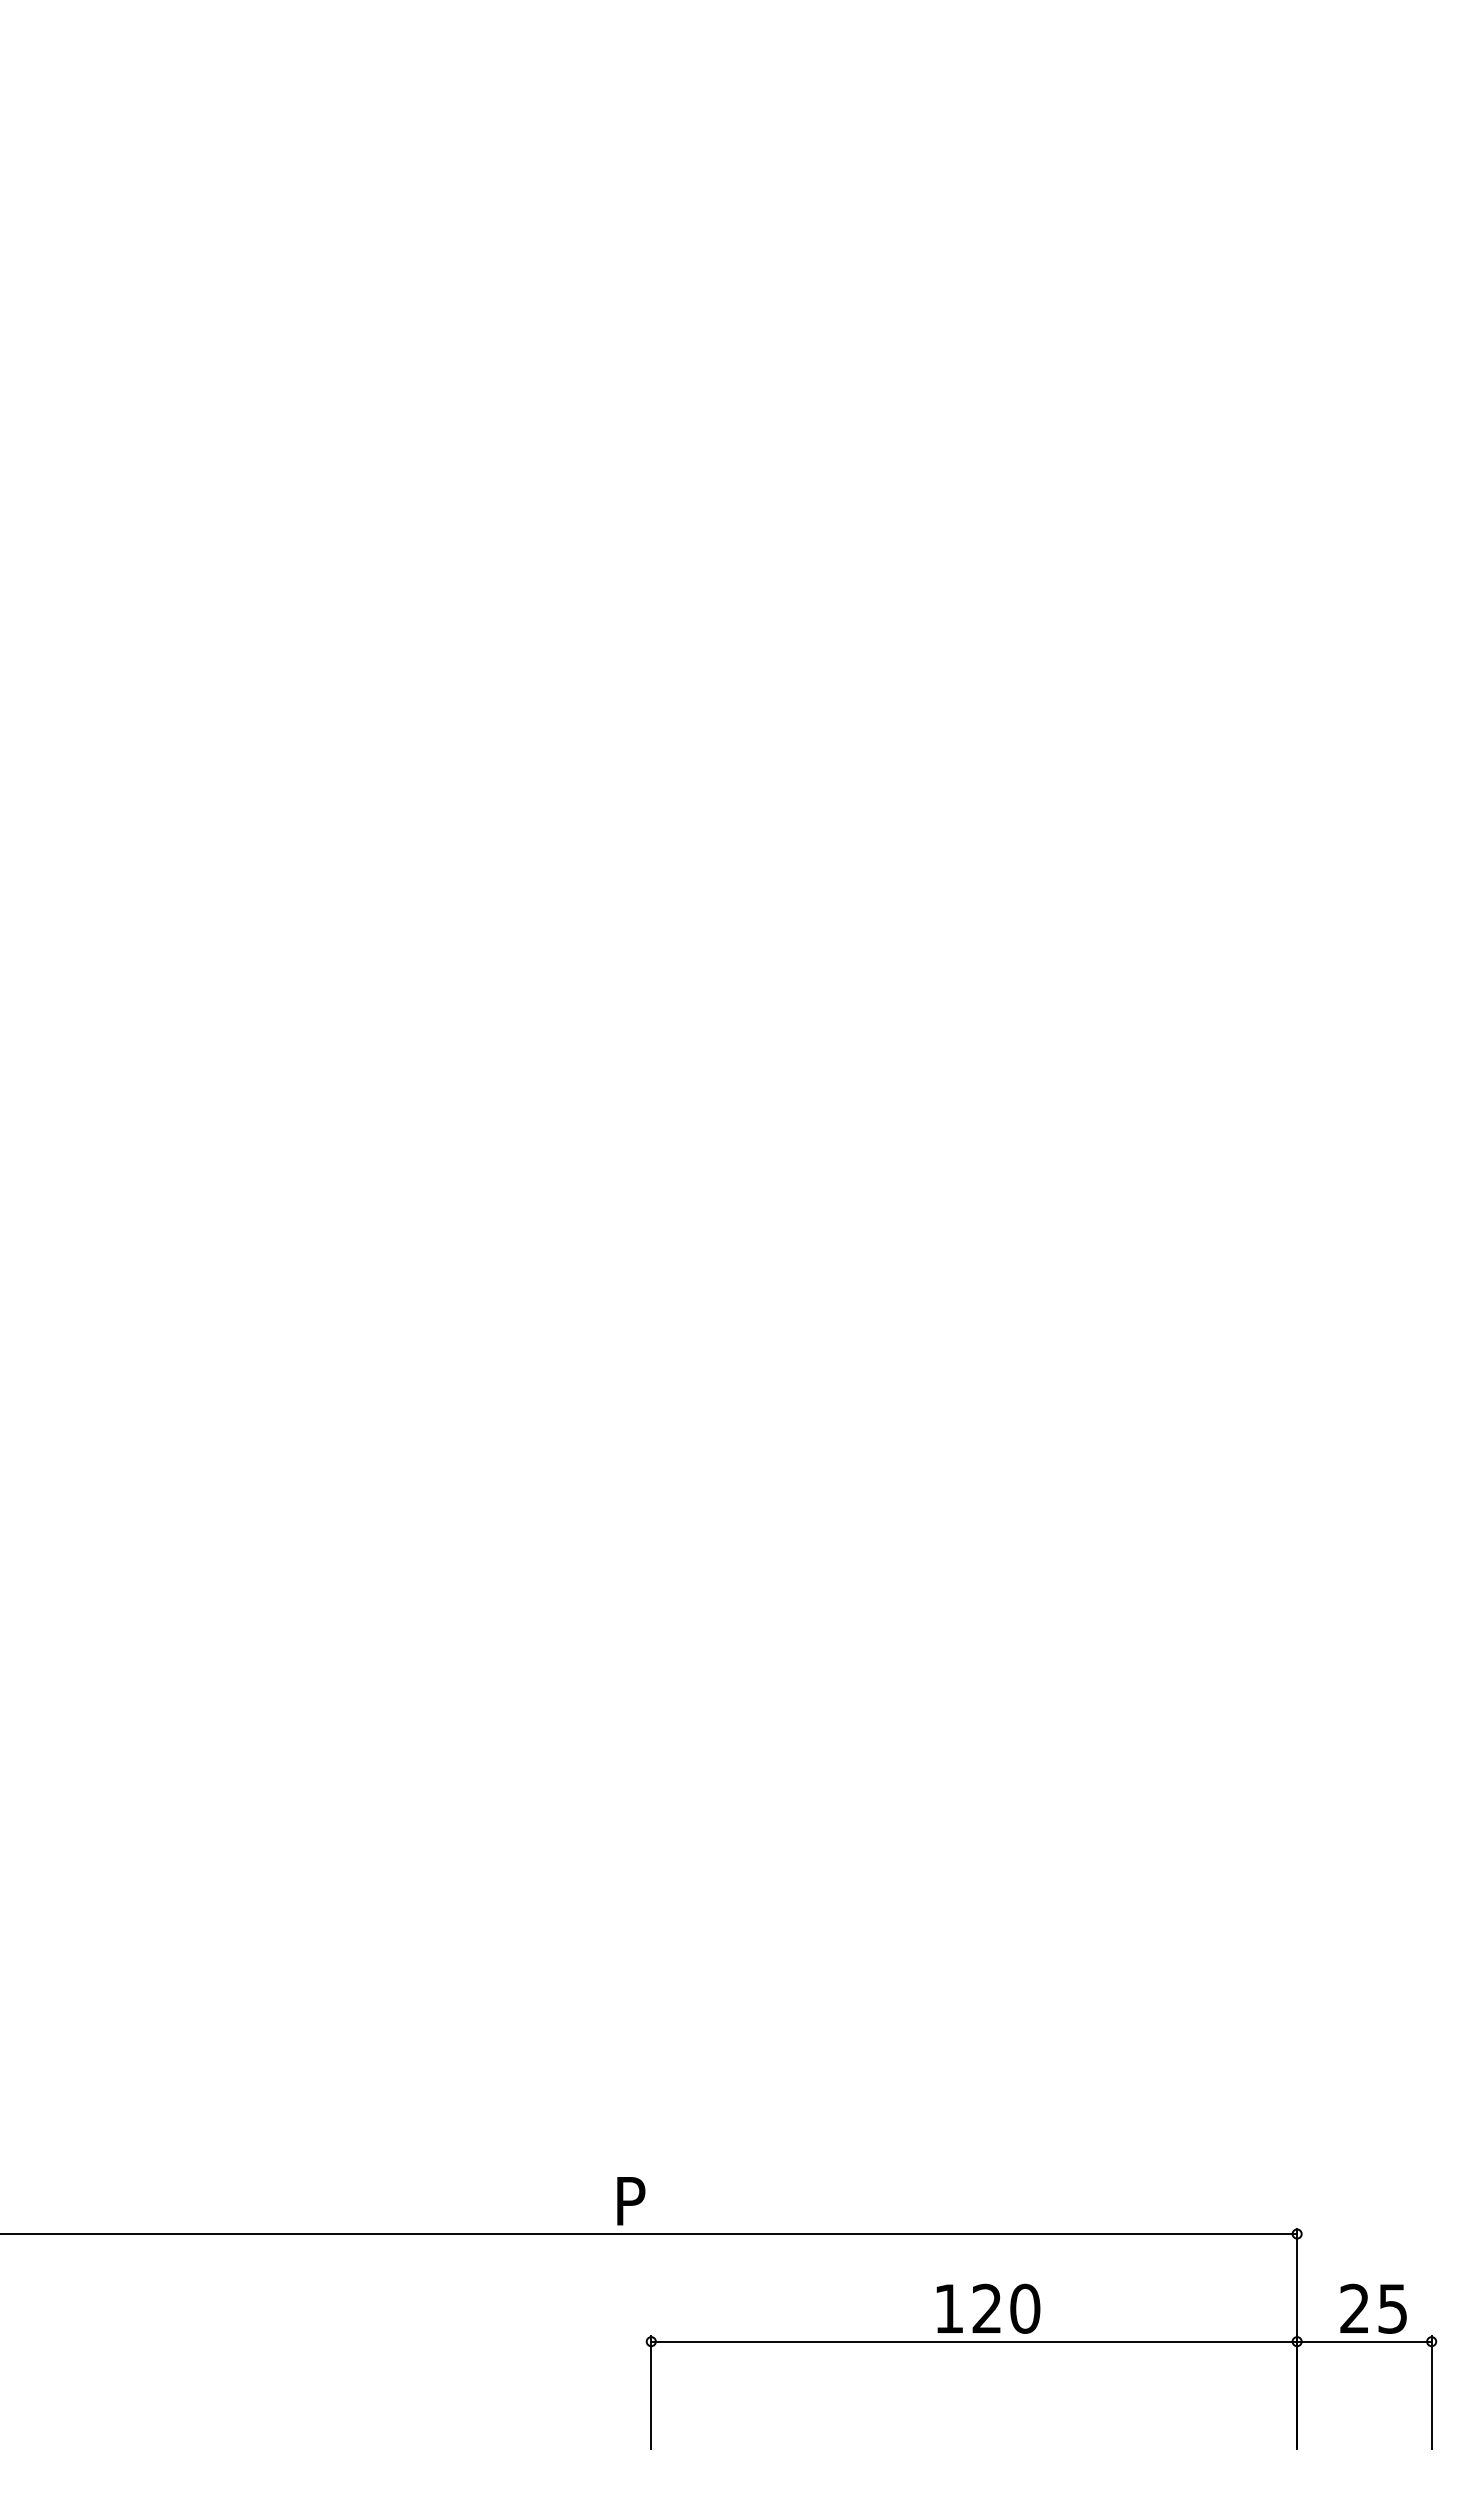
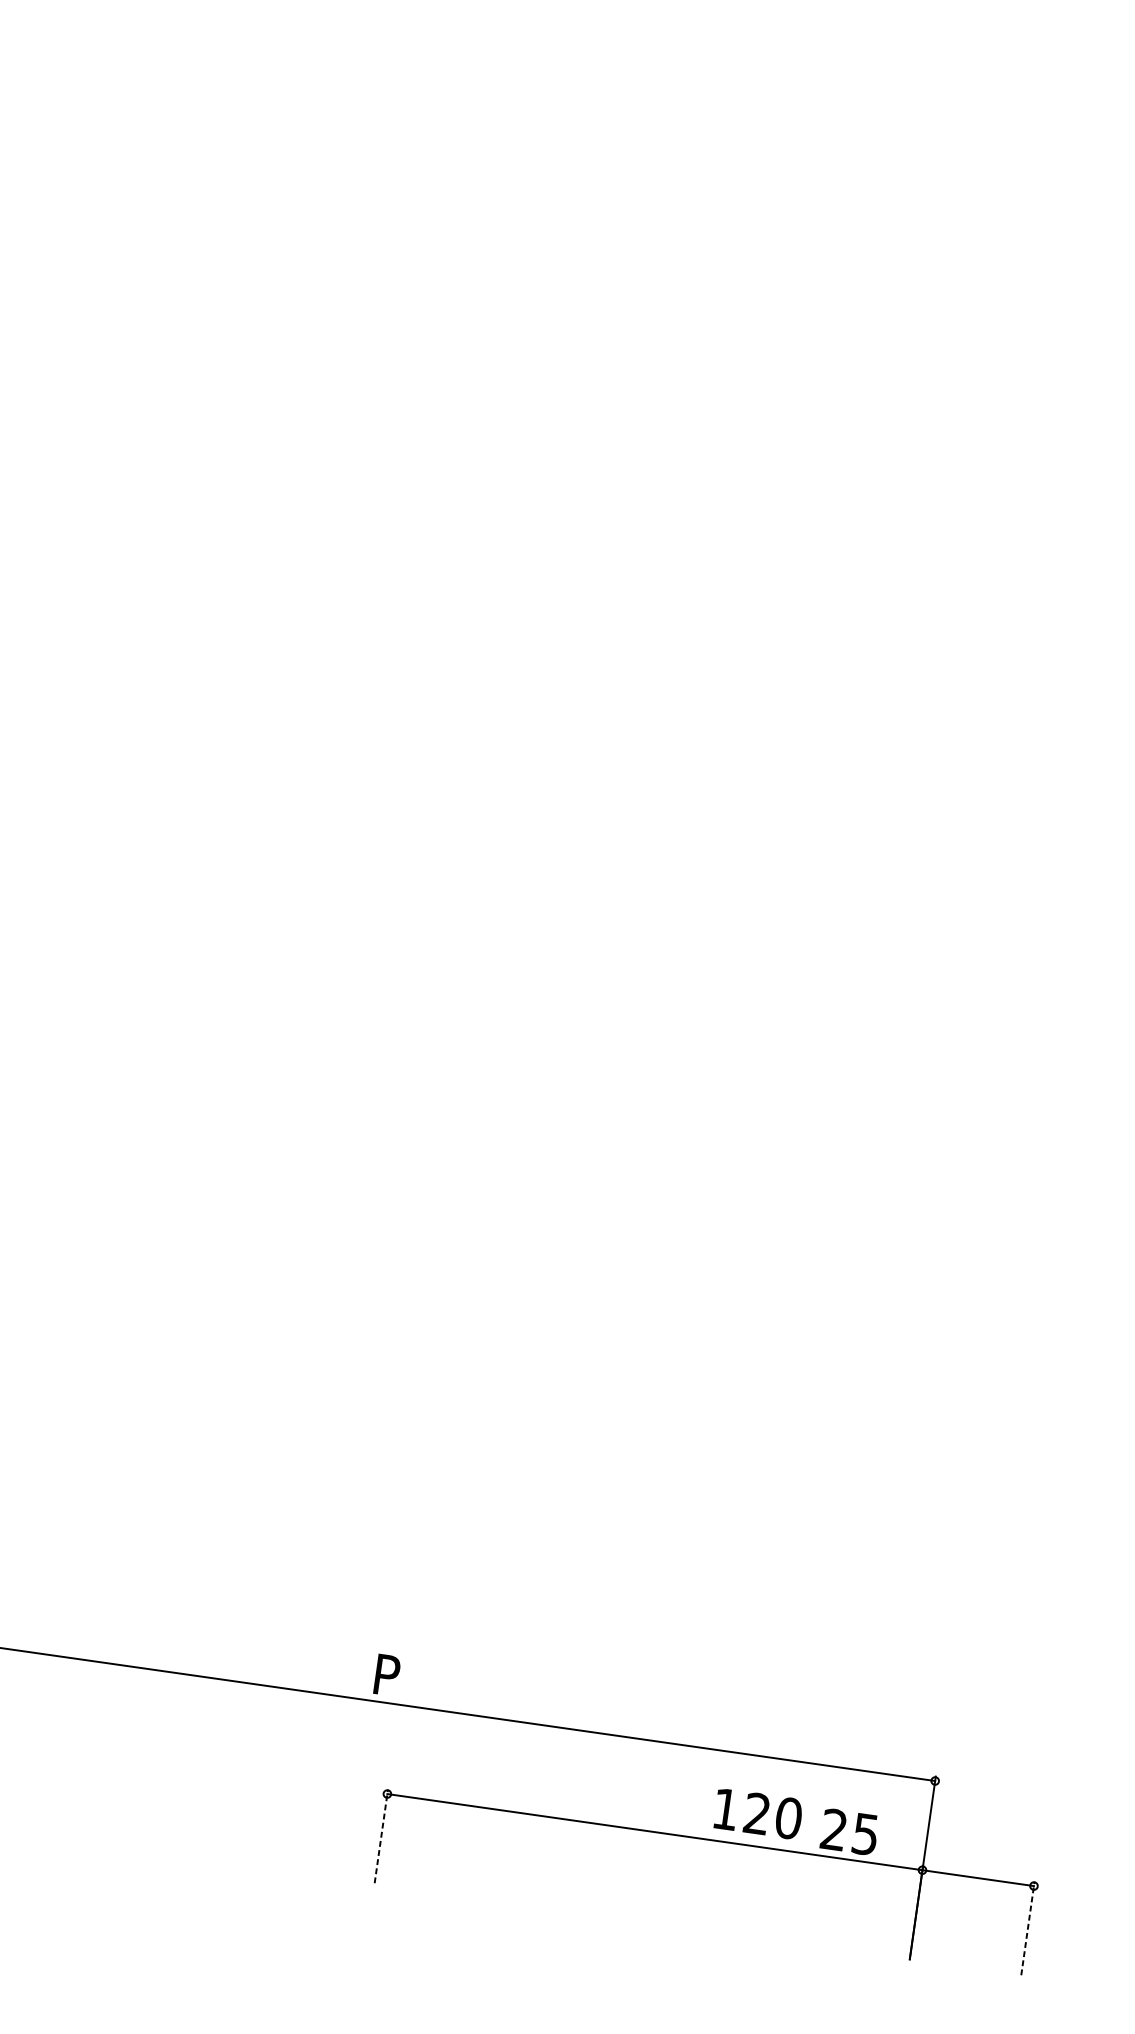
text: (988, 2308) -> (758, 1813), moved
text: (1373, 2308) -> (849, 1831), moved
line: (651, 2392) -> (381, 1836), solid -> dashed
line: (1431, 2392) -> (1027, 1928), solid -> dashed

